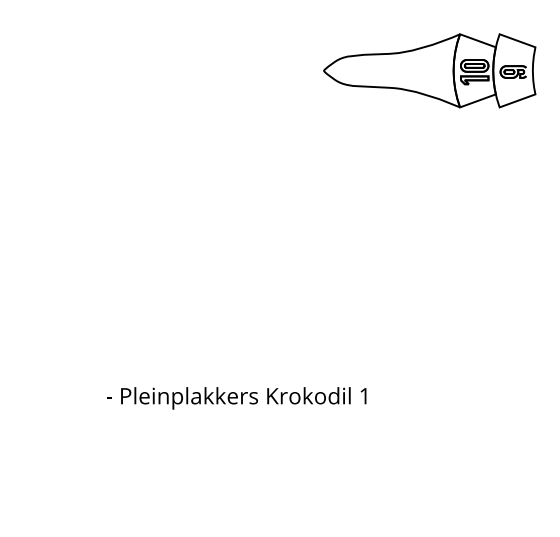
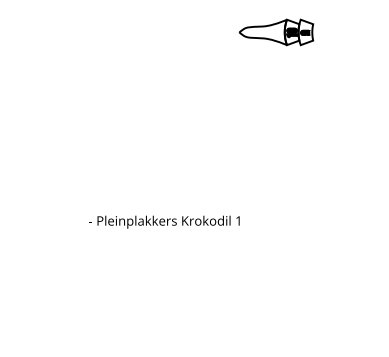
part: (429, 70) -> (276, 32), size x0.6

